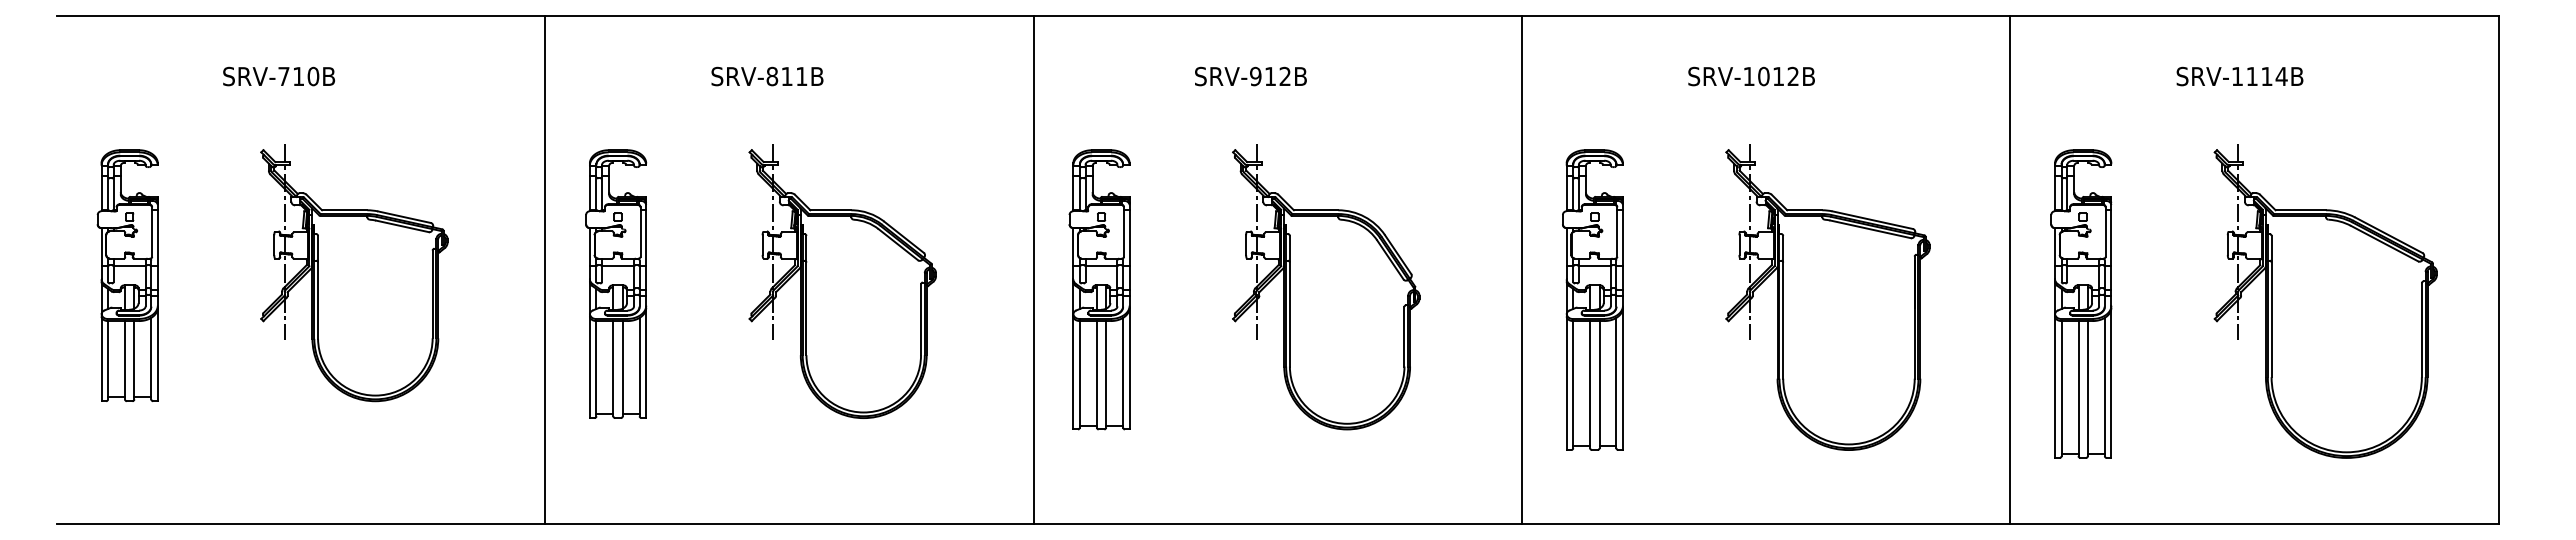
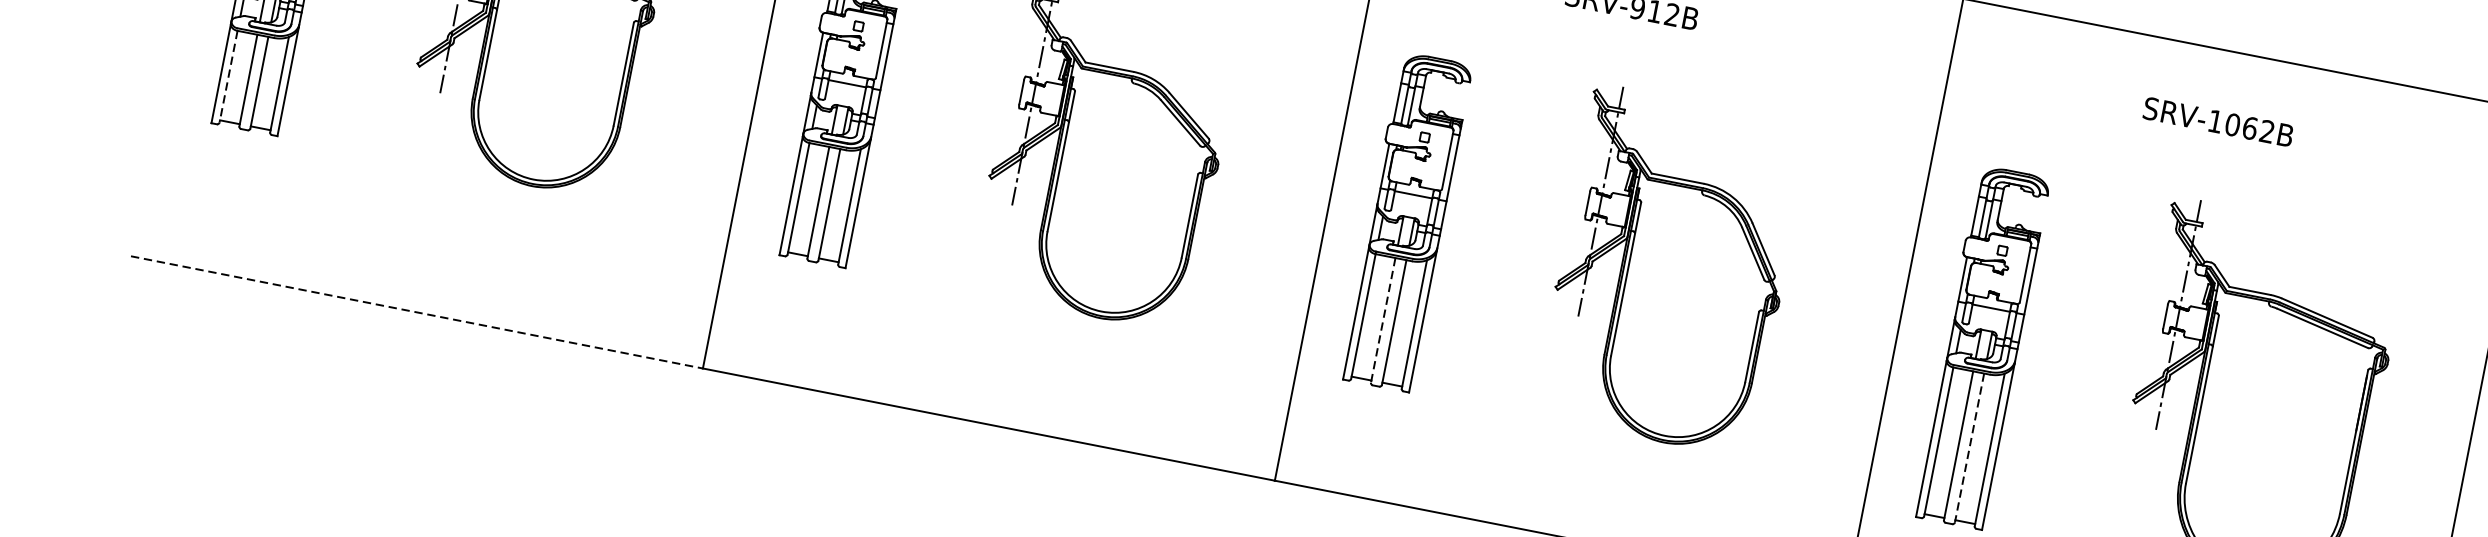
text: (1778, 76) -> (2249, 128), SRV-1012B -> SRV-1062B
line: (108, 360) -> (229, 77), solid -> dashed
line: (1096, 374) -> (1382, 320), solid -> dashed
line: (1599, 384) -> (1969, 447), solid -> dashed
line: (301, 523) -> (417, 312), solid -> dashed

